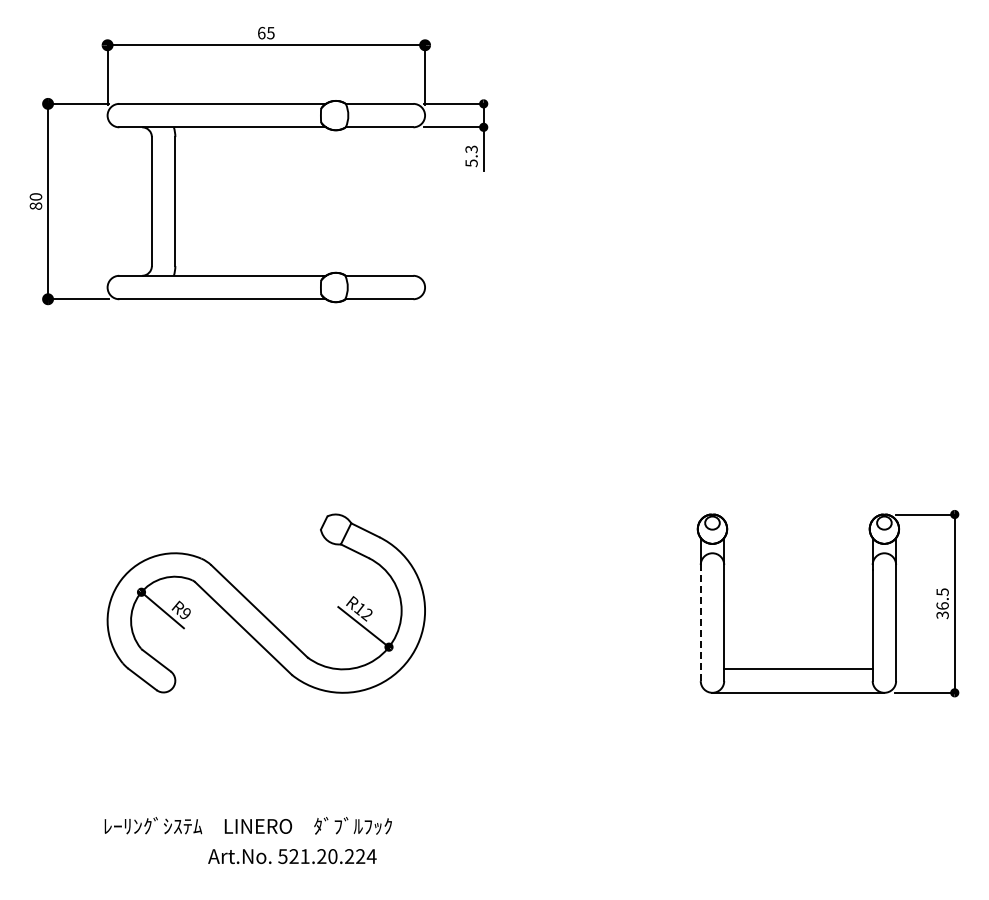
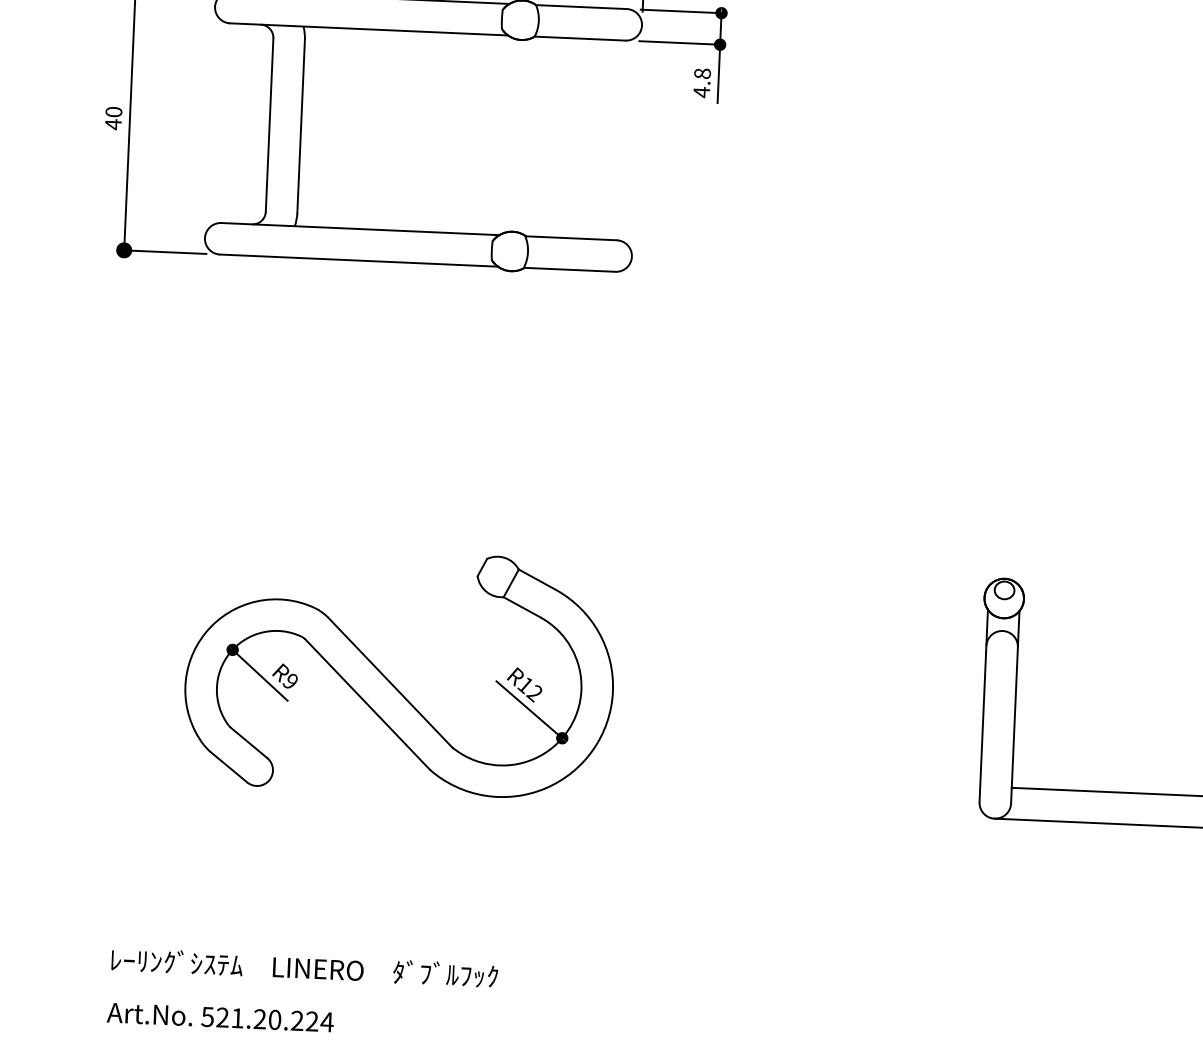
text: (471, 156) -> (702, 83), 5.3 -> 4.8
text: (35, 206) -> (112, 124), 80 -> 40
line: (700, 625) -> (982, 727), dashed -> solid
text: (247, 825) -> (303, 967), moved
text: (292, 856) -> (220, 1017), moved

